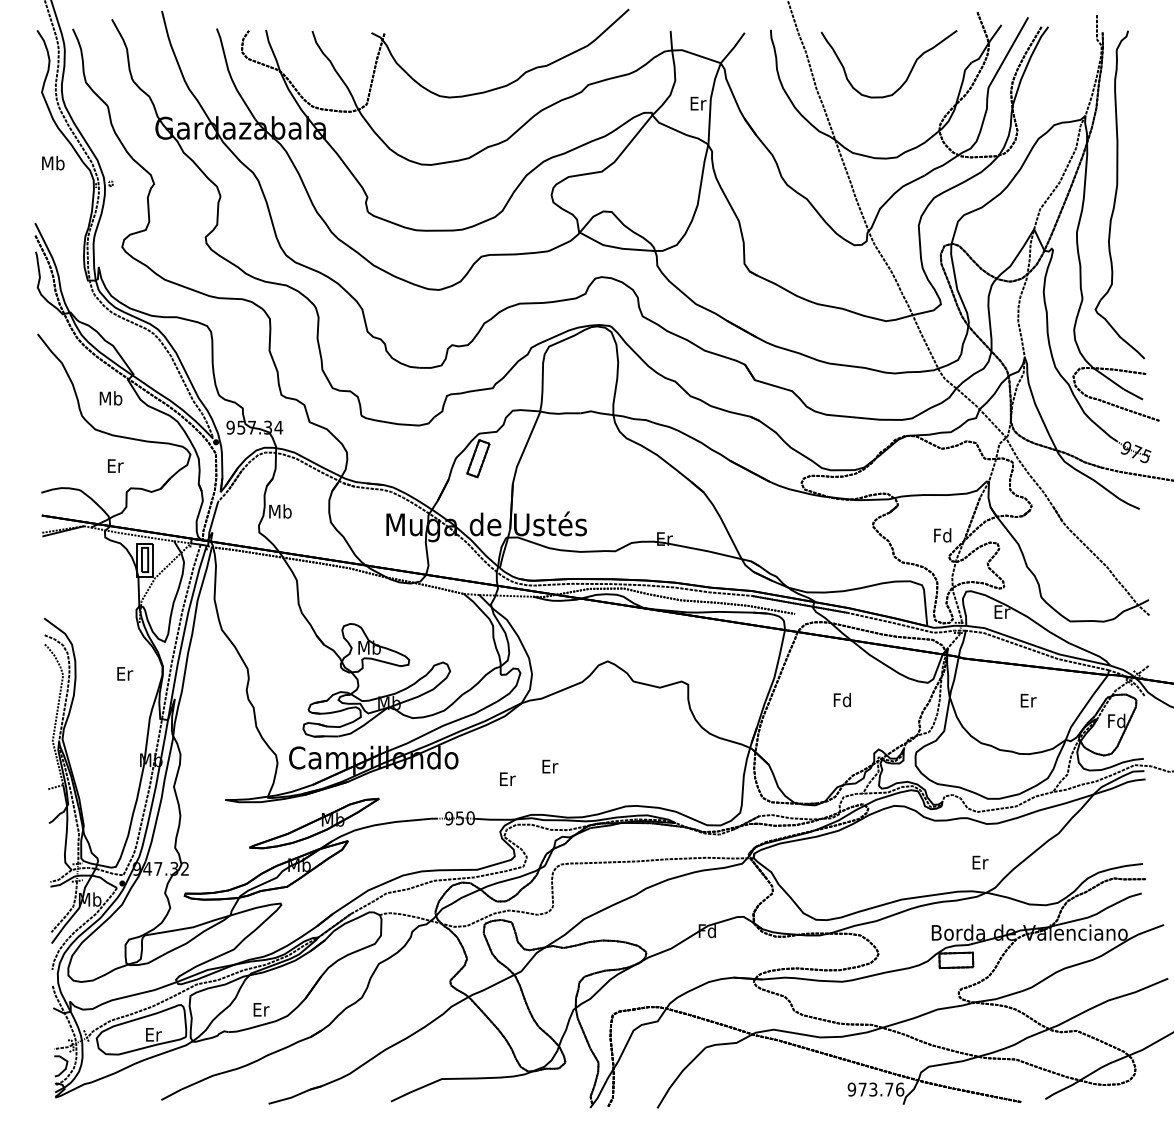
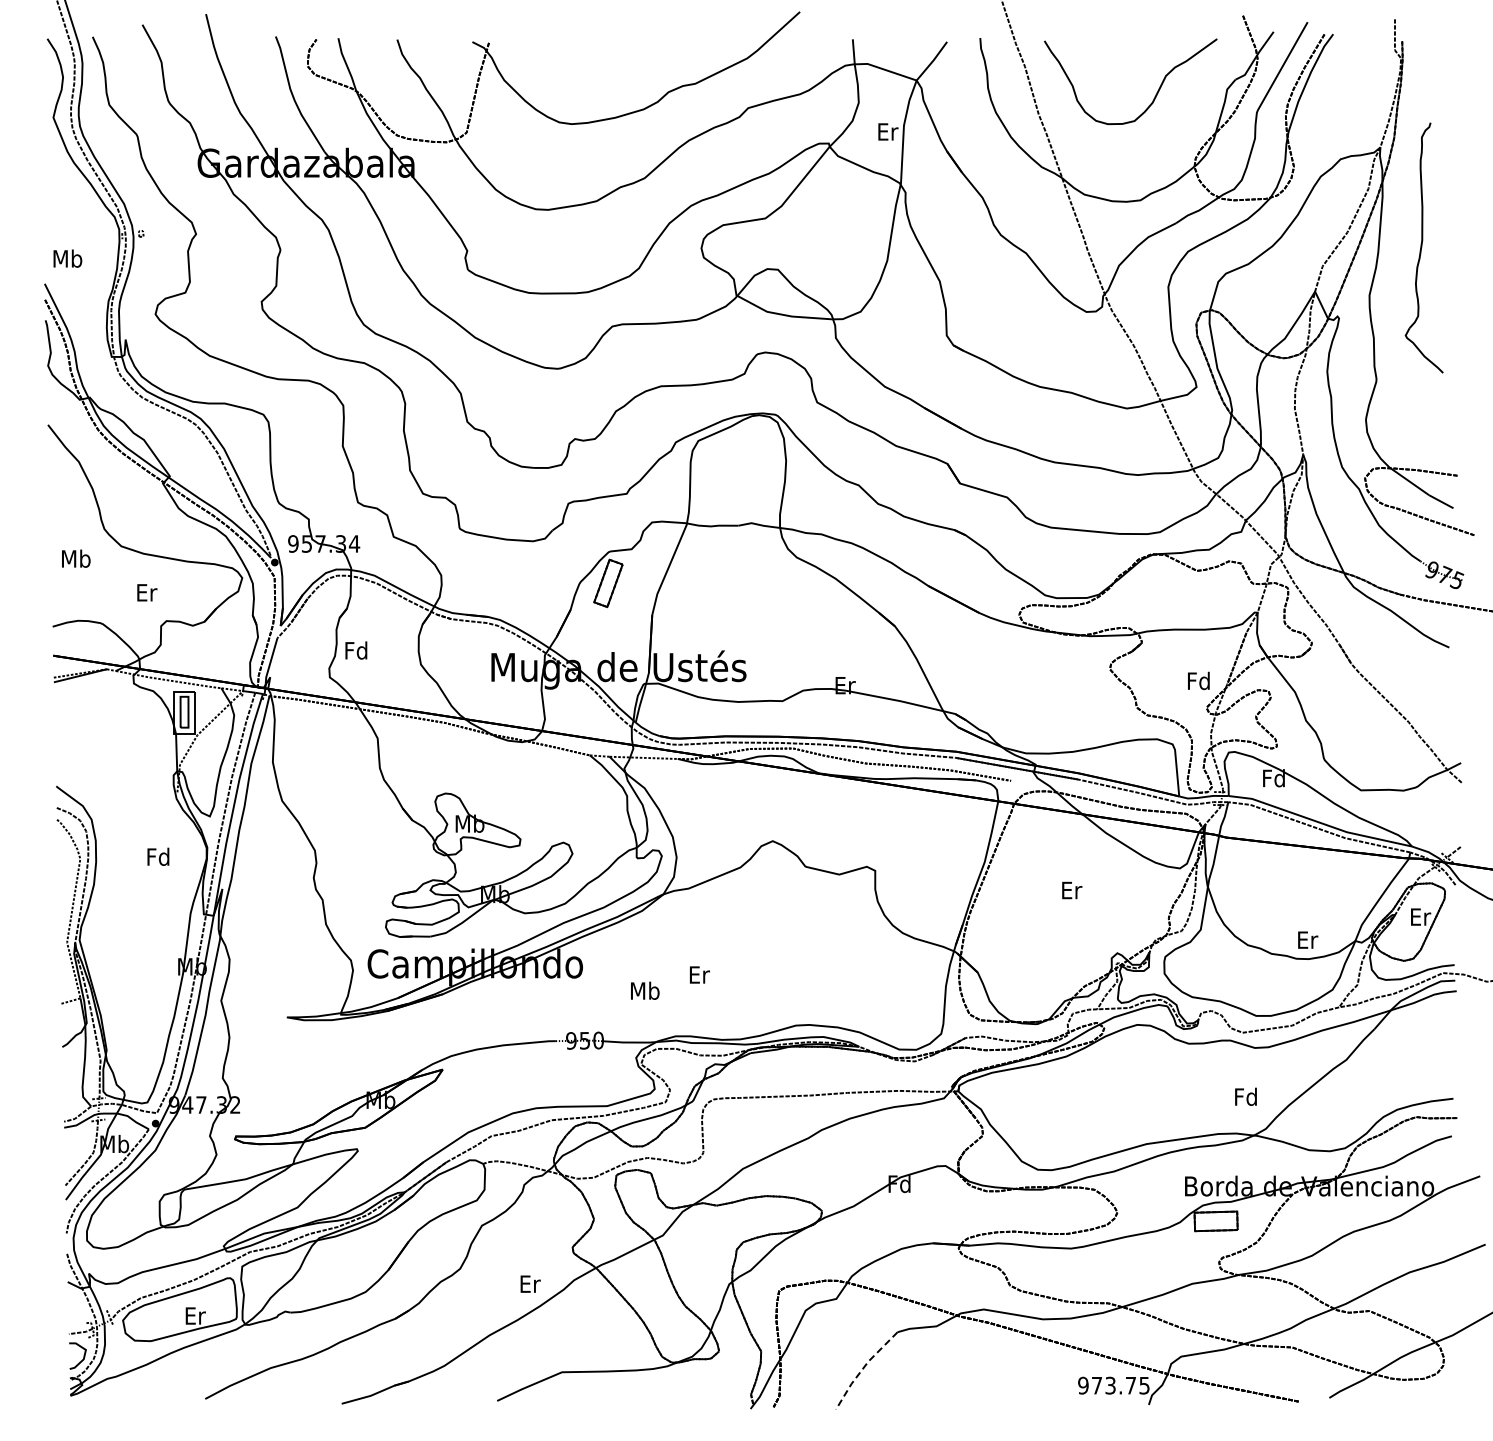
text: (53, 163) -> (67, 258), moved
part: (1120, 194) -> (1424, 247), size x0.6
text: (111, 398) -> (76, 558), moved
text: (280, 511) -> (356, 650), Mb -> Fd
text: (1001, 612) -> (1273, 778), Er -> Fd
text: (124, 673) -> (158, 856), Er -> Fd
text: (842, 700) -> (1071, 890), Fd -> Er
text: (1028, 700) -> (1308, 939), moved
text: (1117, 720) -> (1420, 916), Fd -> Er
text: (507, 778) -> (645, 990), Er -> Mb
part: (314, 823) -> (399, 1047), removed
text: (979, 862) -> (1245, 1096), Er -> Fd
text: (261, 1009) -> (530, 1283), moved
line: (679, 1076) -> (863, 1368), solid -> dashed
text: (899, 1089) -> (1144, 1385), 973.76 -> 973.75

